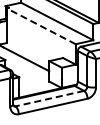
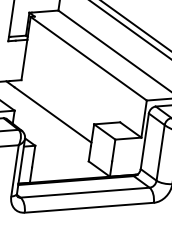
line: (41, 26) -> (89, 59), dashed -> solid
line: (49, 98) -> (84, 192), dashed -> solid

